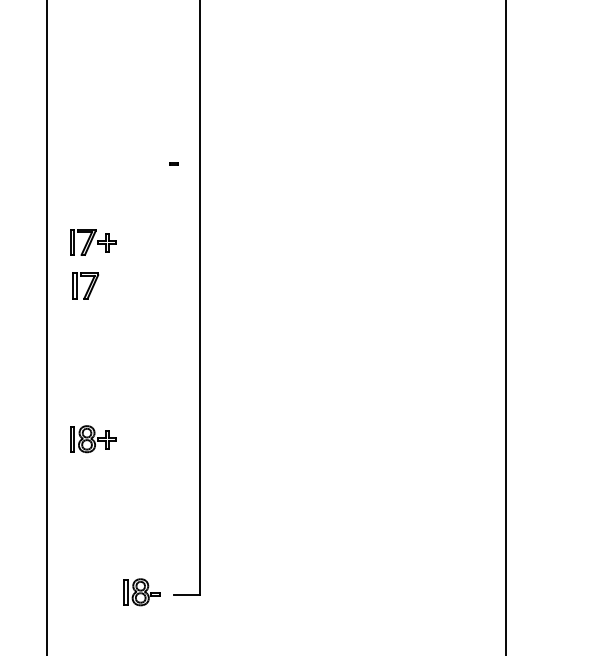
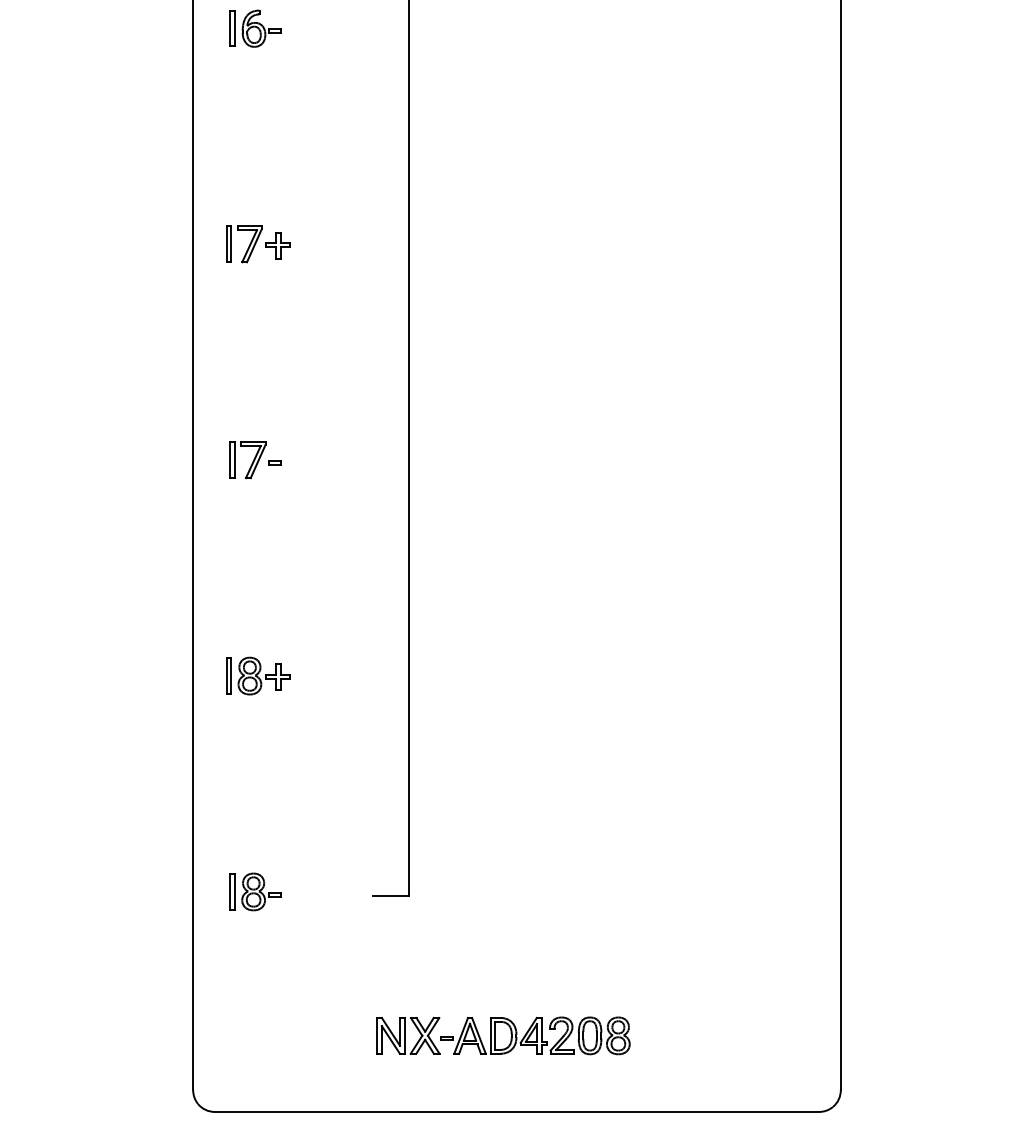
part: (173, 163) -> (274, 462), moved
part: (93, 242) -> (258, 244), moved
part: (142, 591) -> (255, 891), moved

